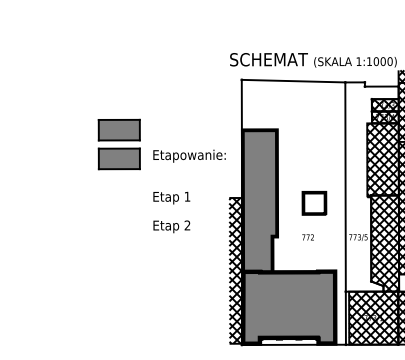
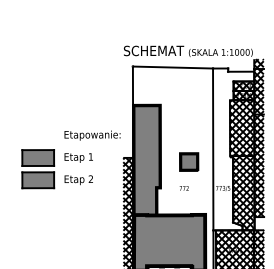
part: (118, 144) -> (37, 169), moved
text: (189, 155) -> (92, 135), moved
fill: (314, 203) -> (189, 162), added

